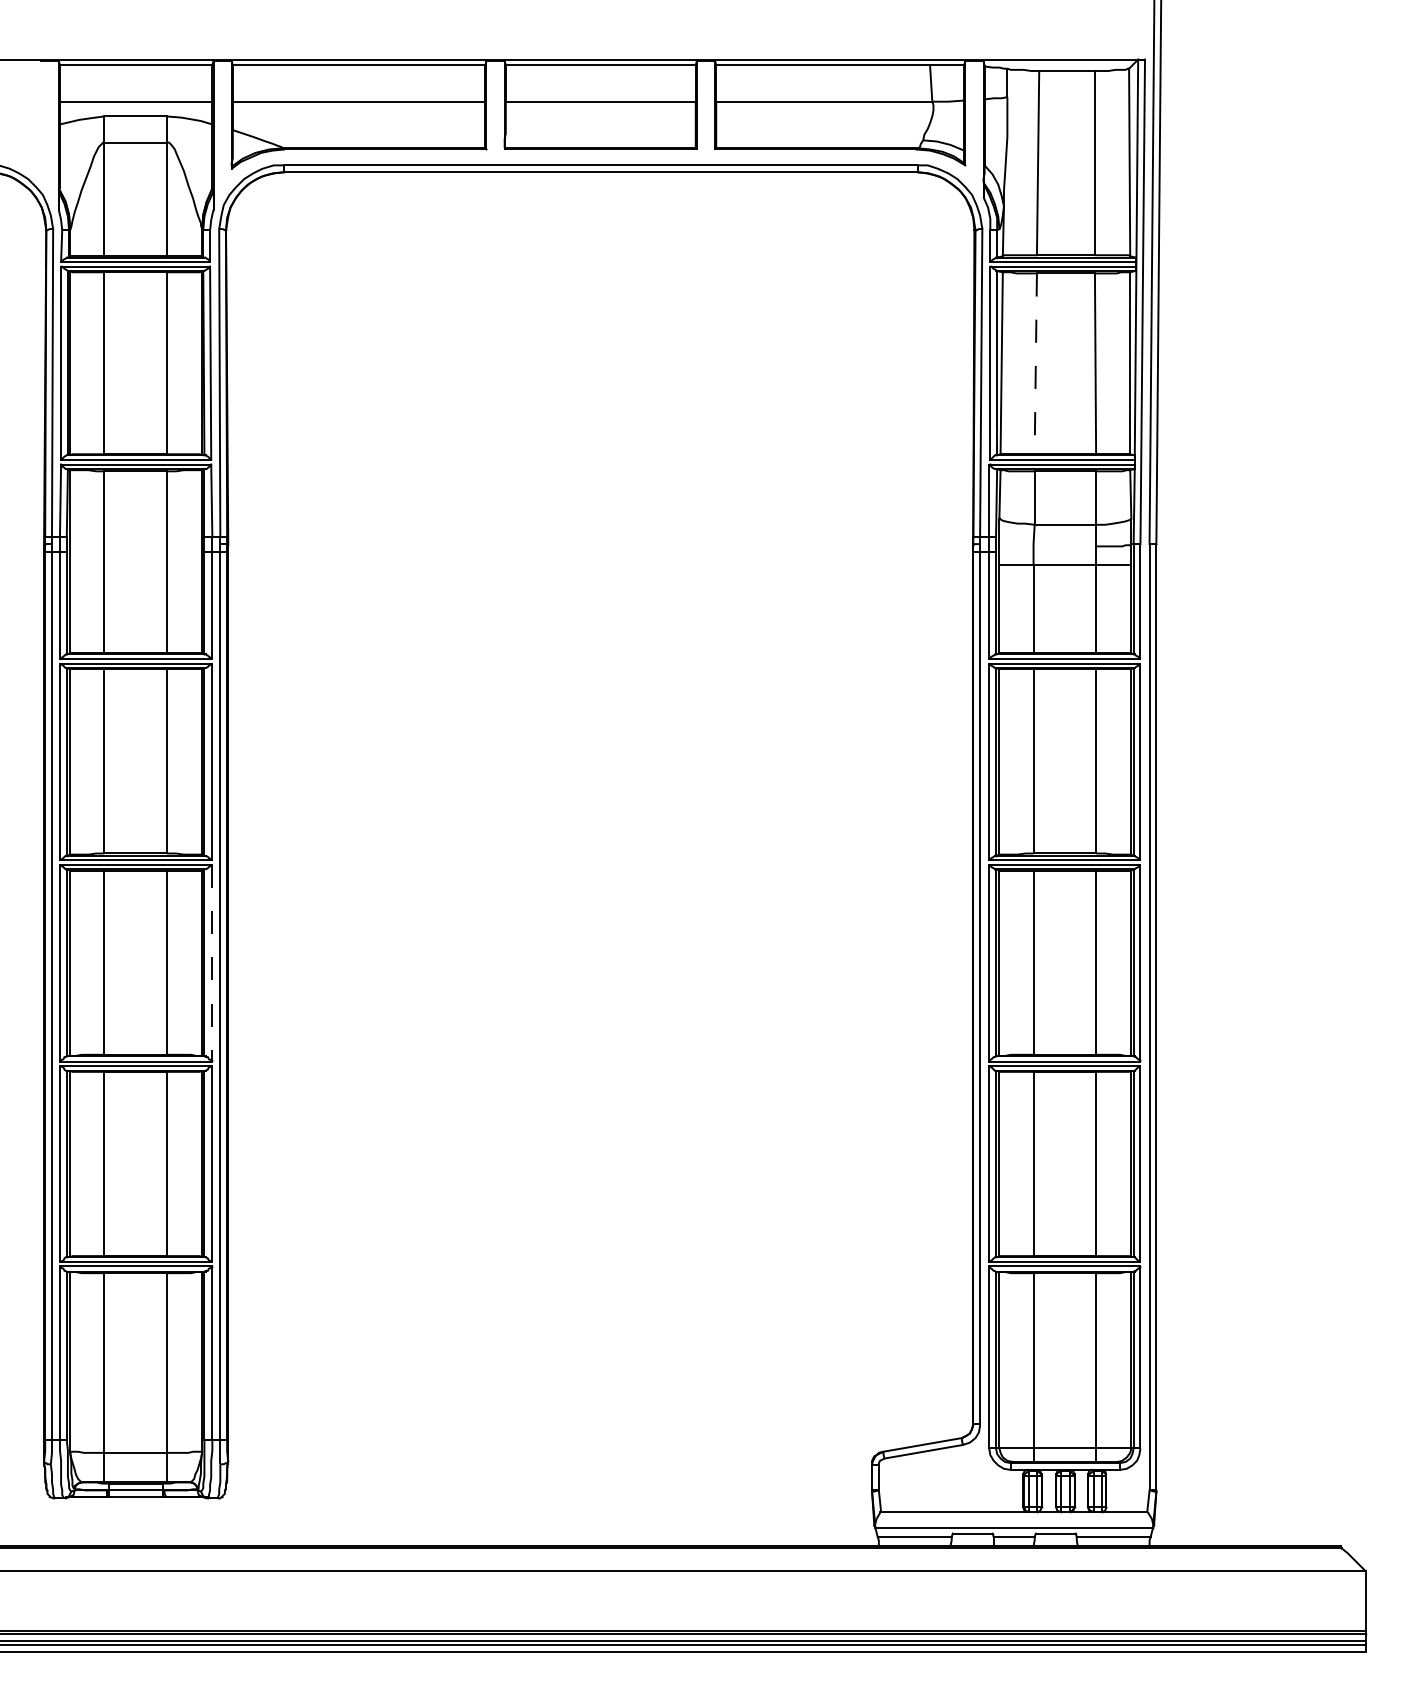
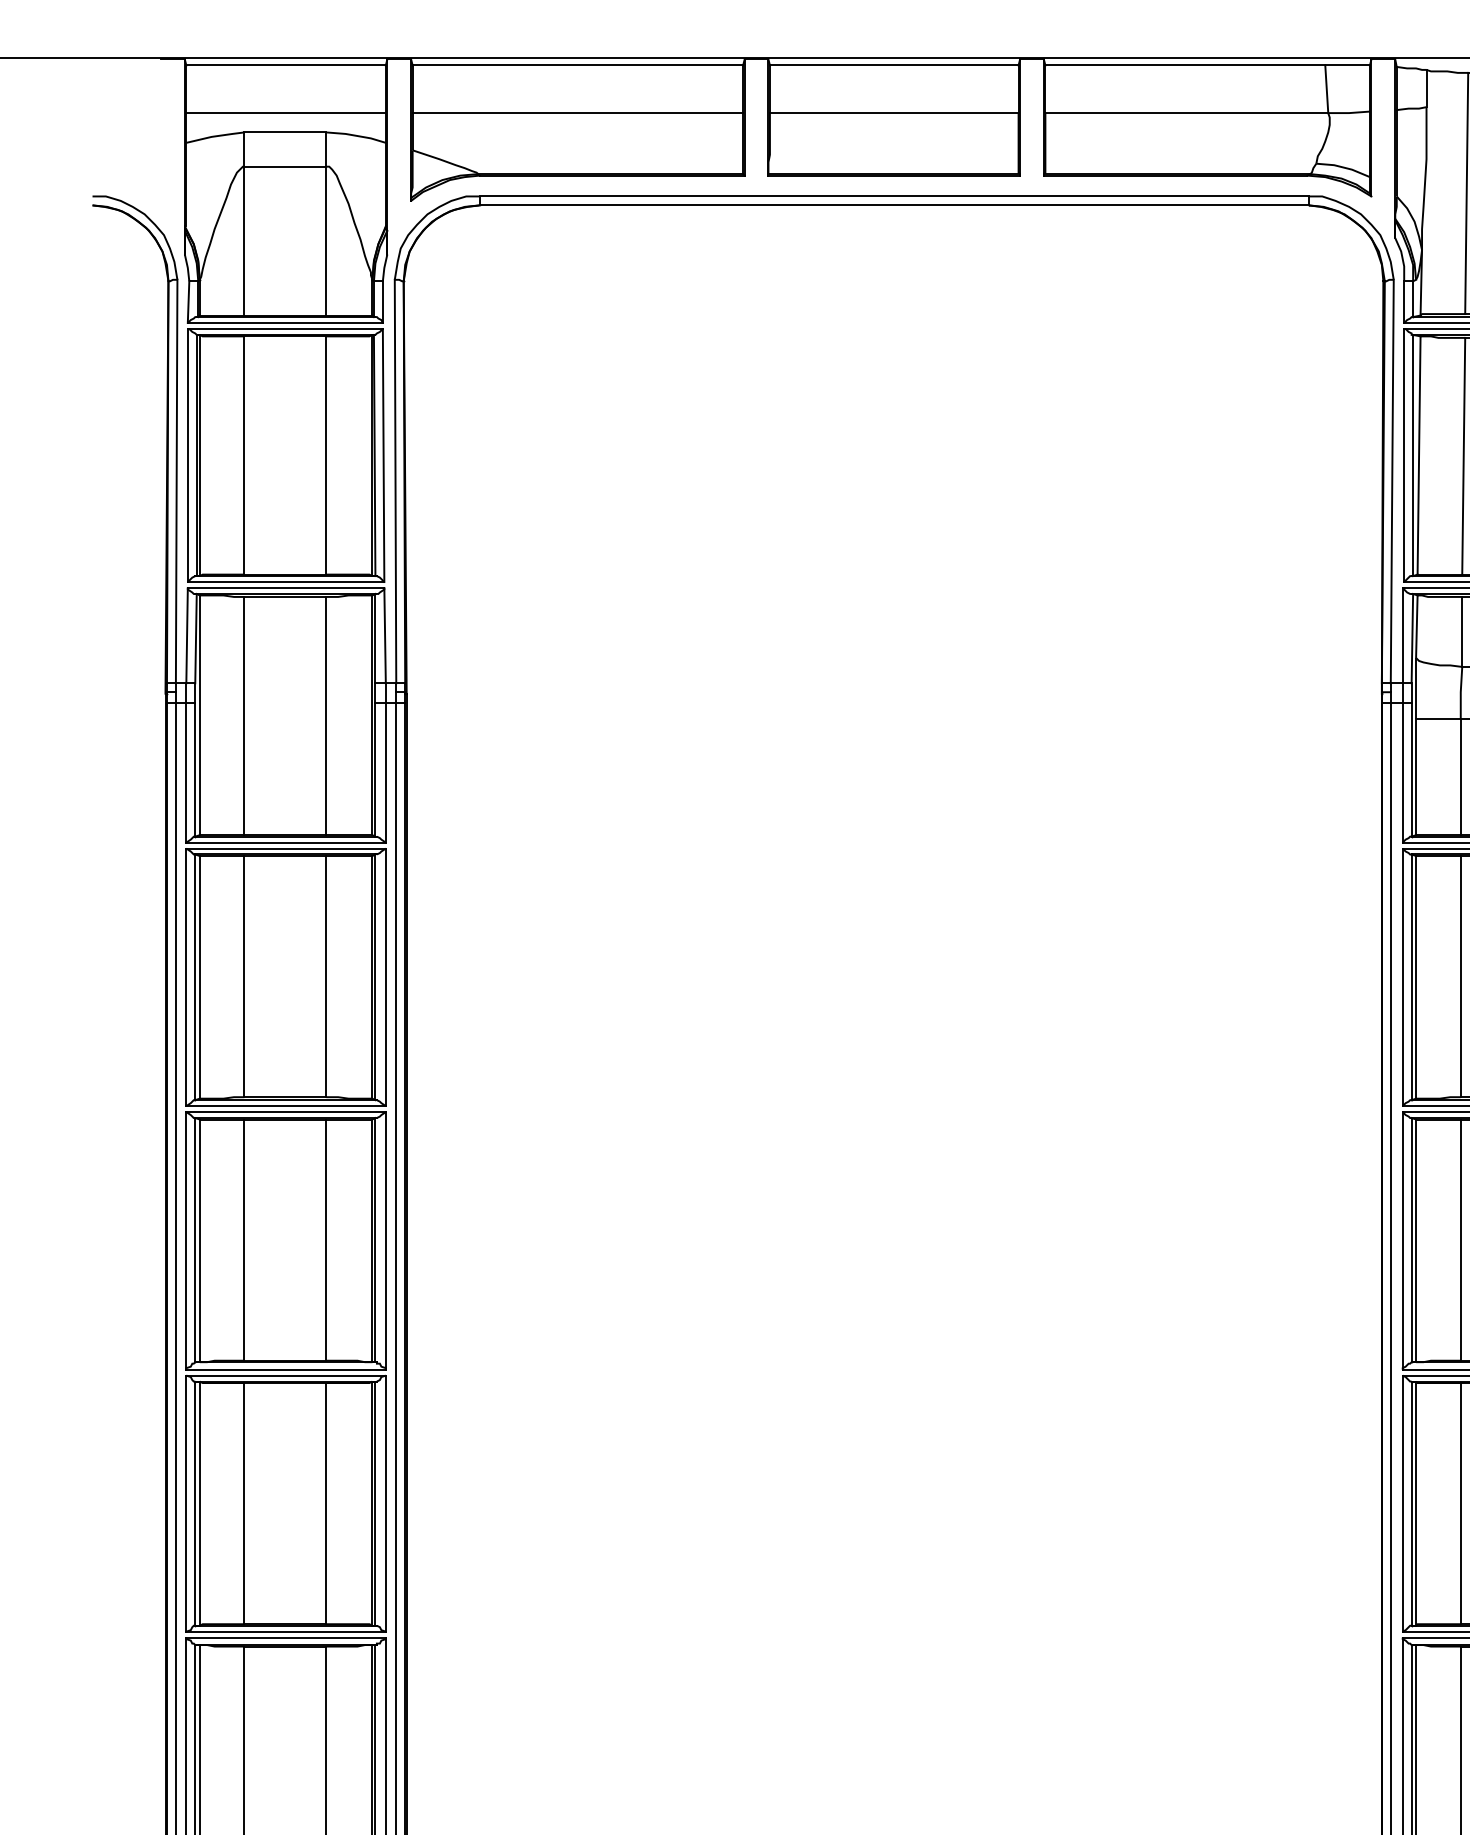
line: (1035, 364) -> (1463, 457), dashed -> solid
line: (212, 963) -> (386, 1241), dashed -> solid

